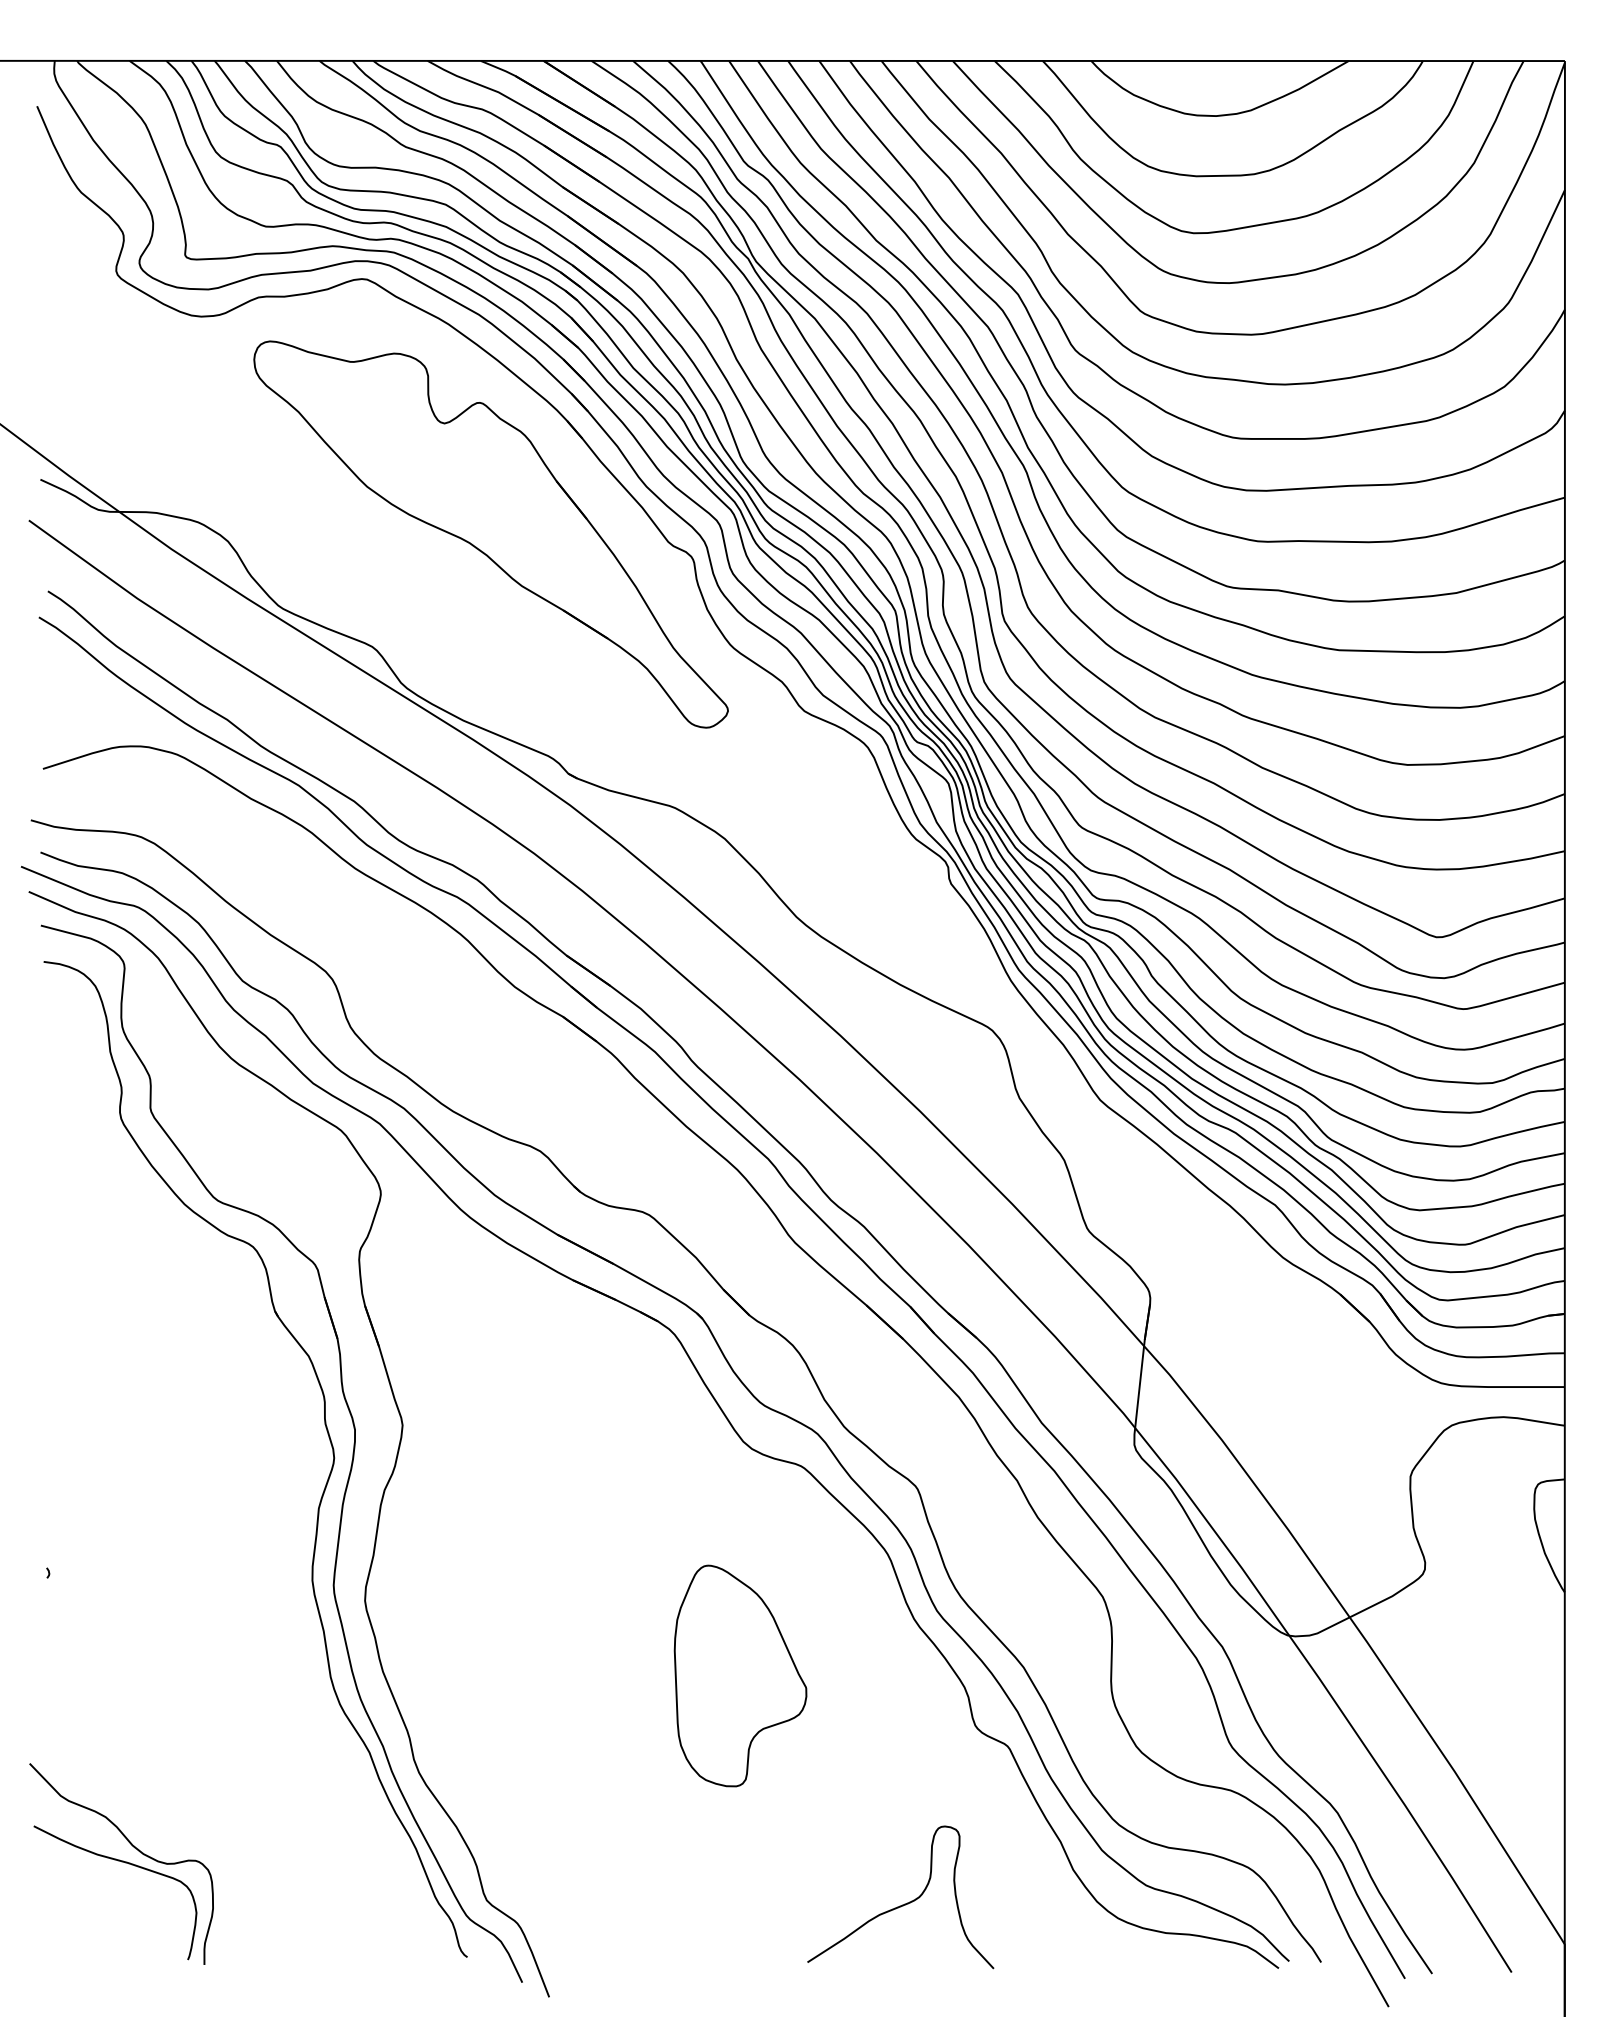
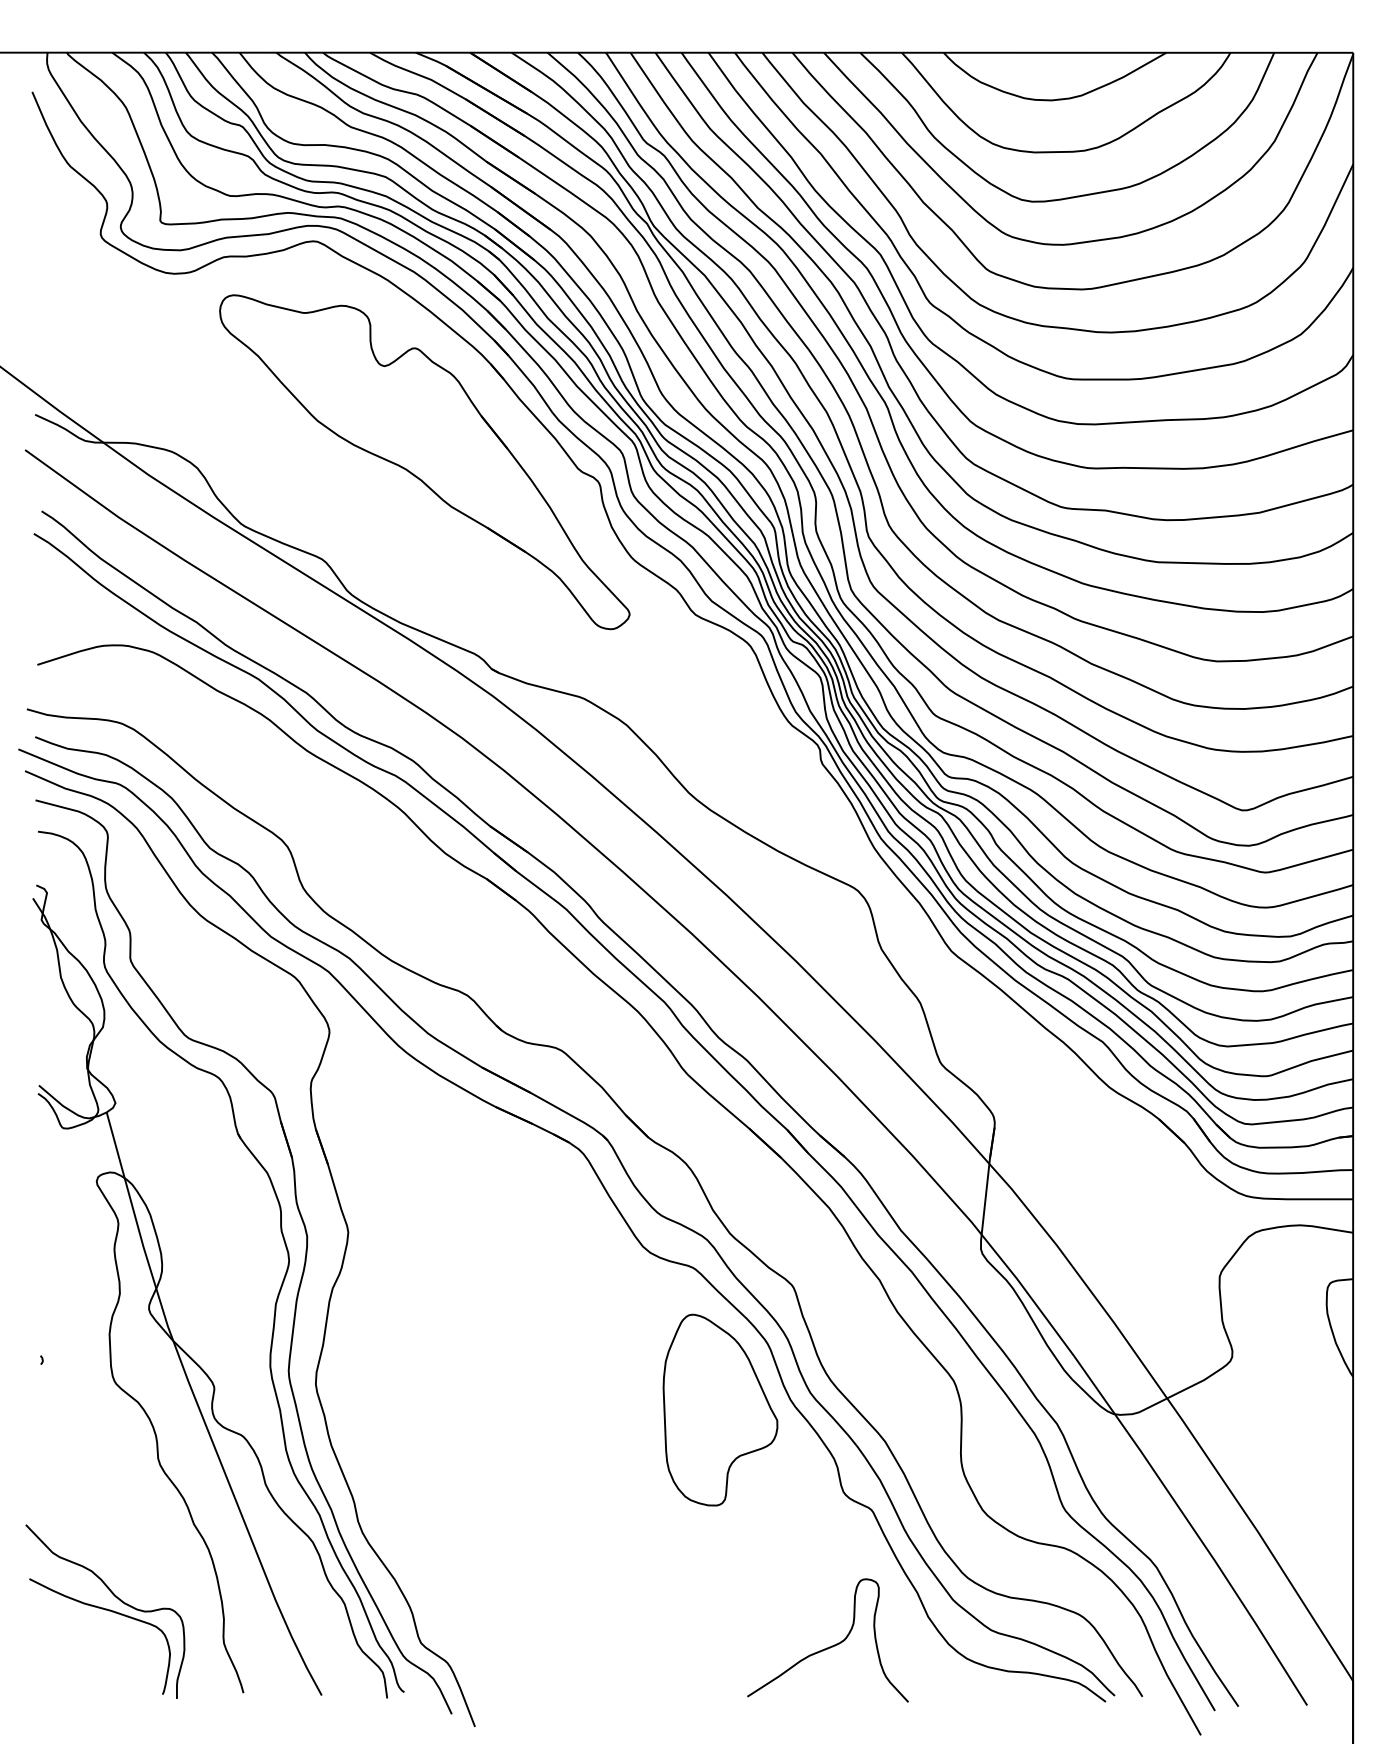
part: (187, 1508) -> (162, 1304), added
part: (740, 1675) -> (720, 1409), moved
curve: (902, 1904) -> (829, 1646), moved

